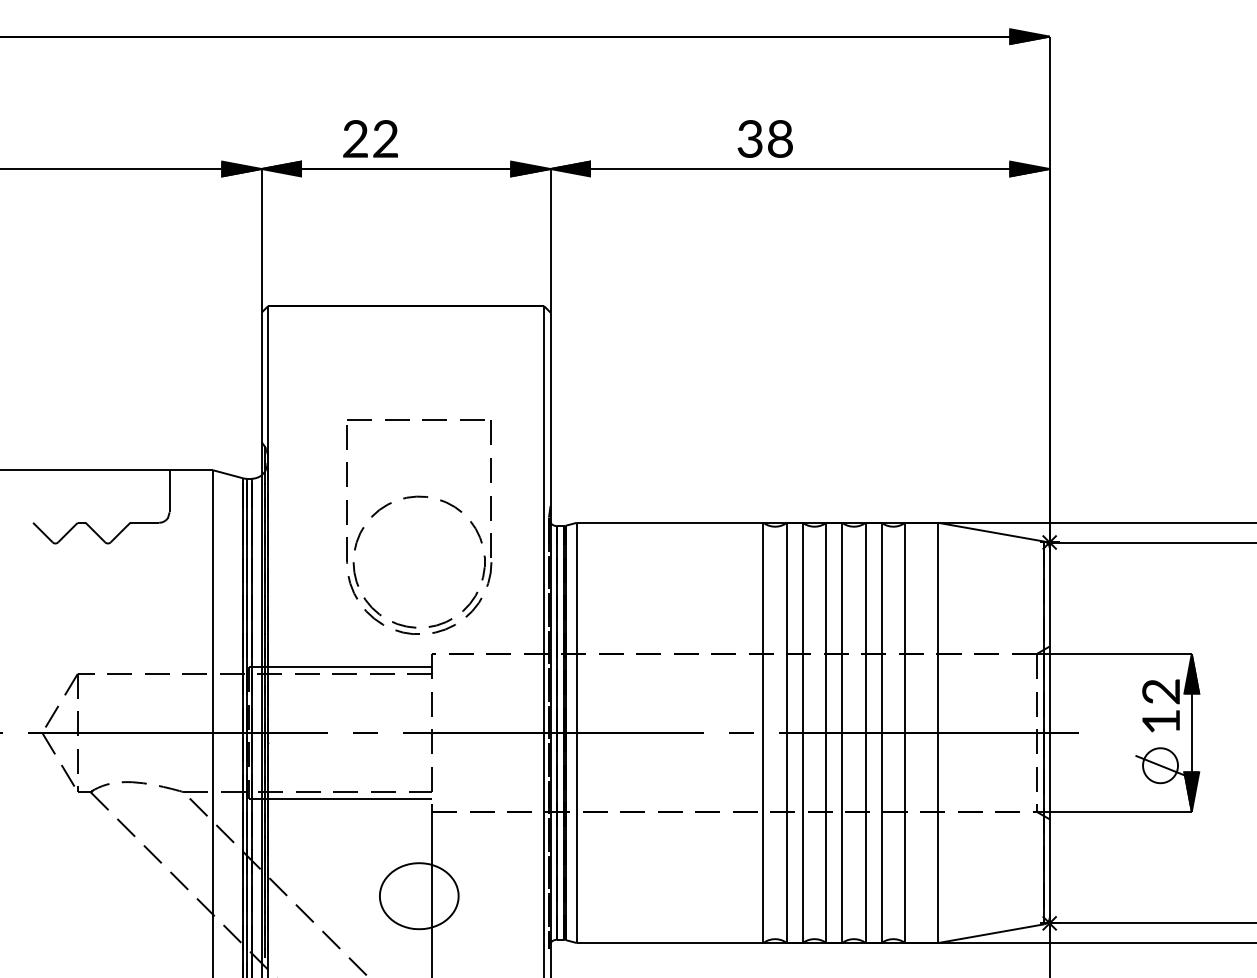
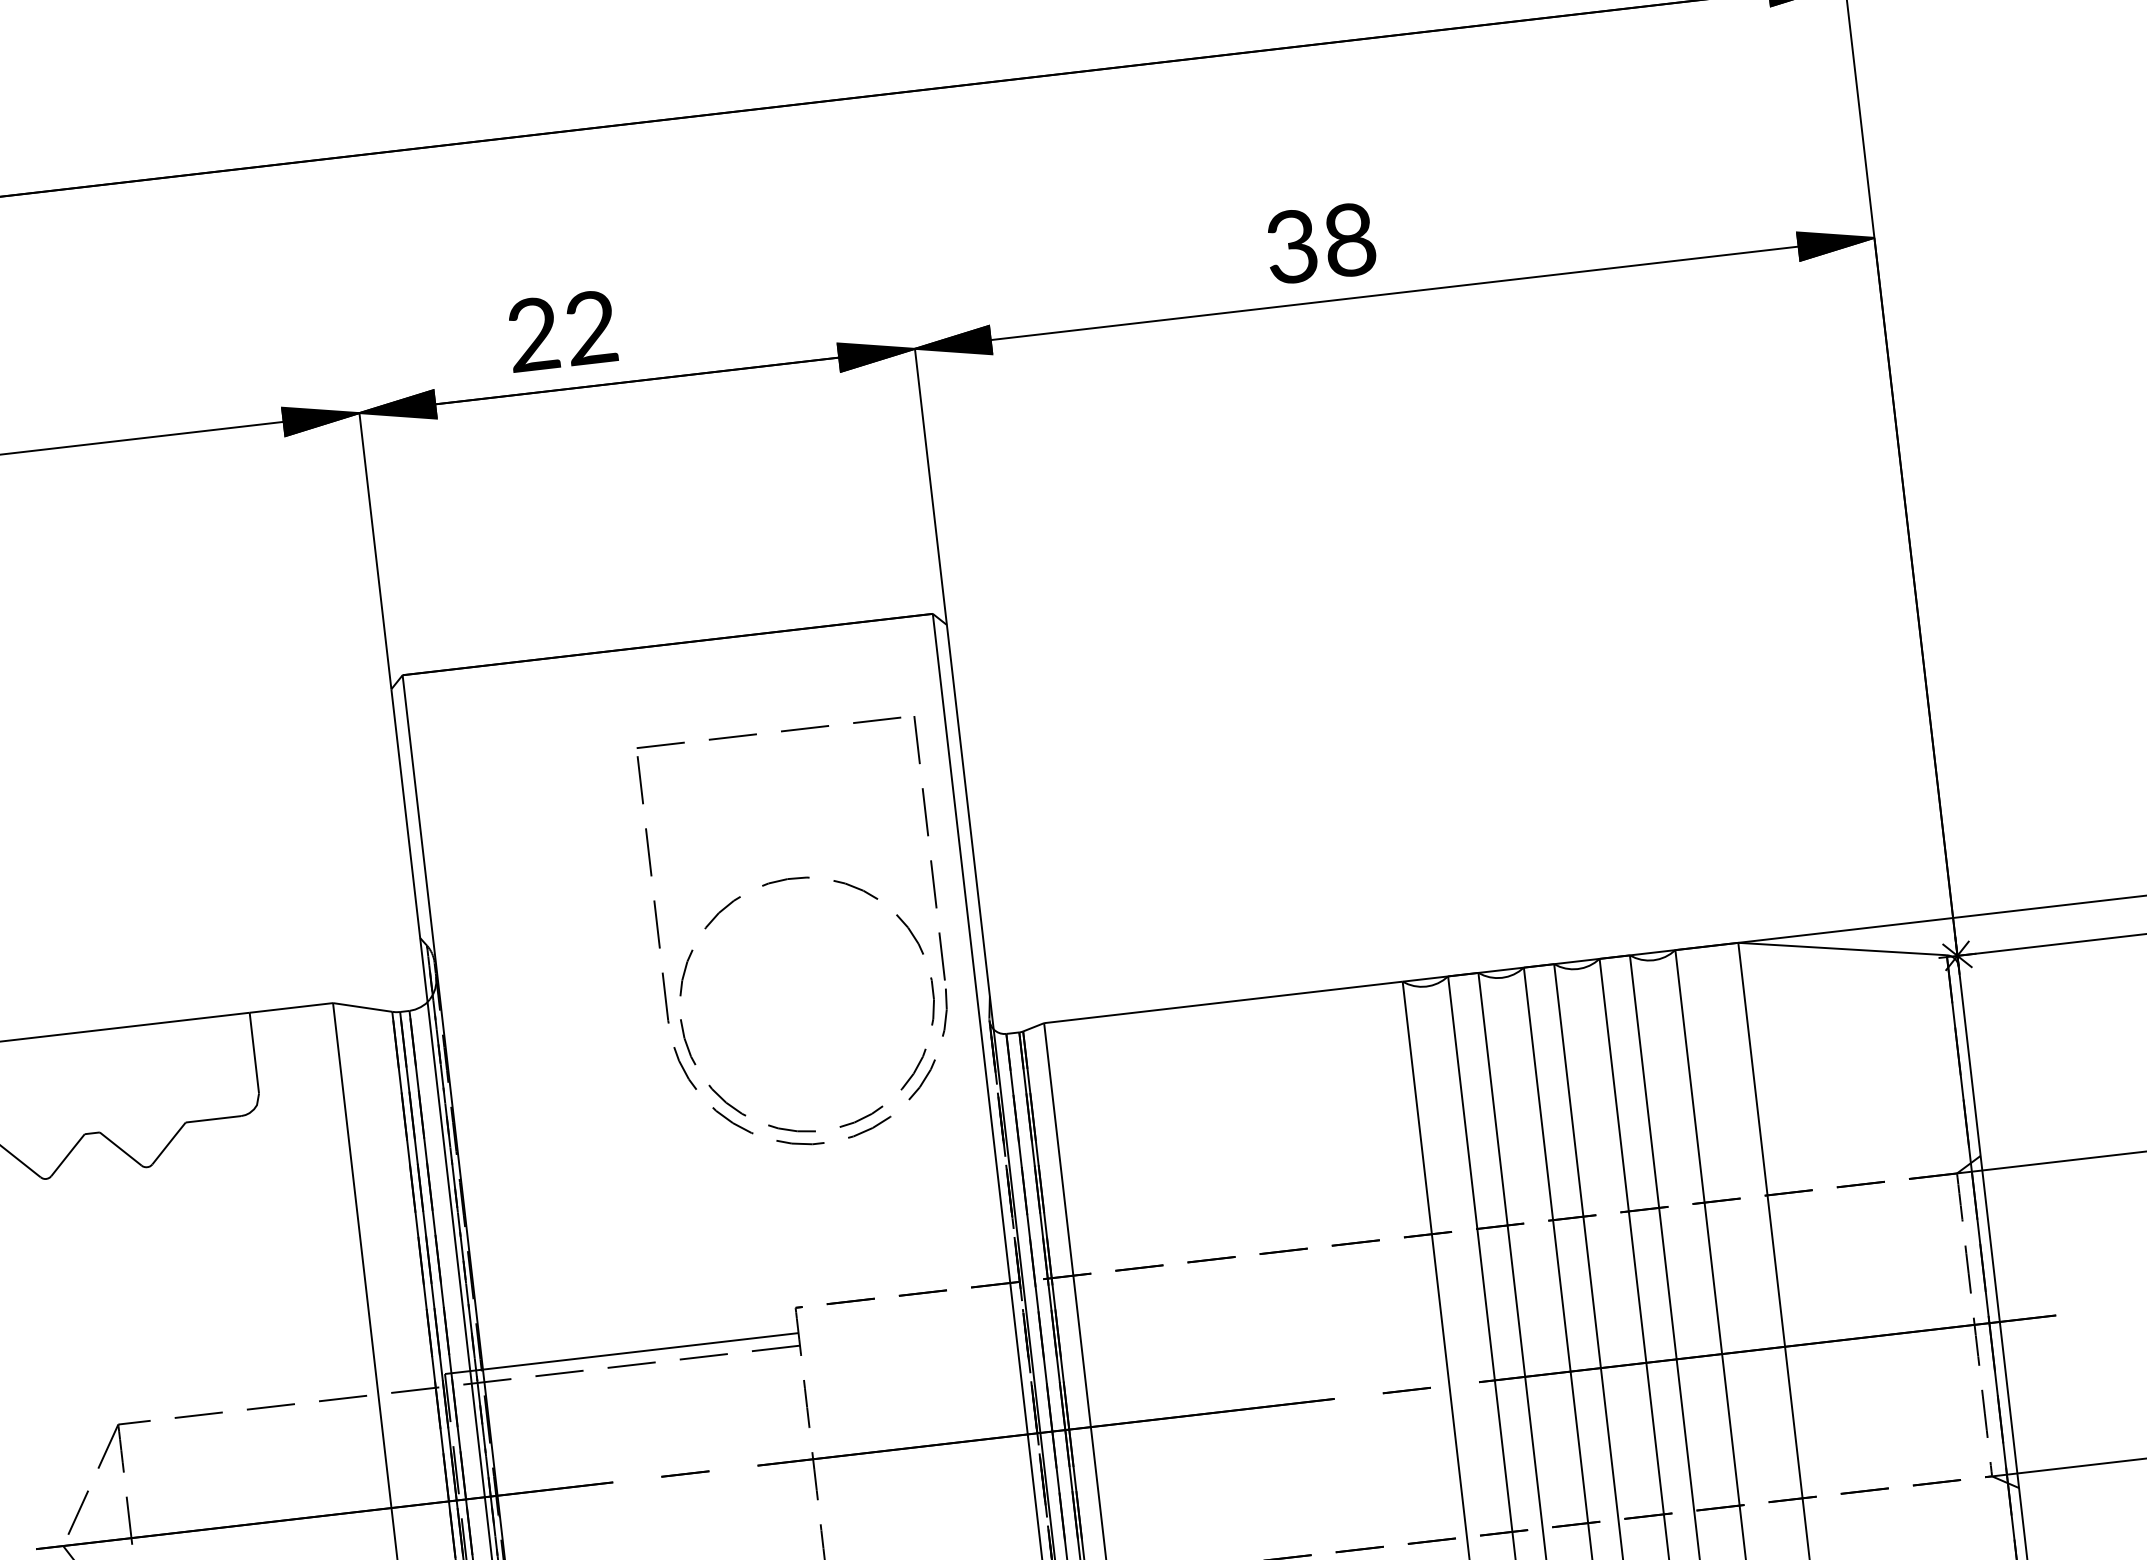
part: (419, 497) -> (793, 880), moved

